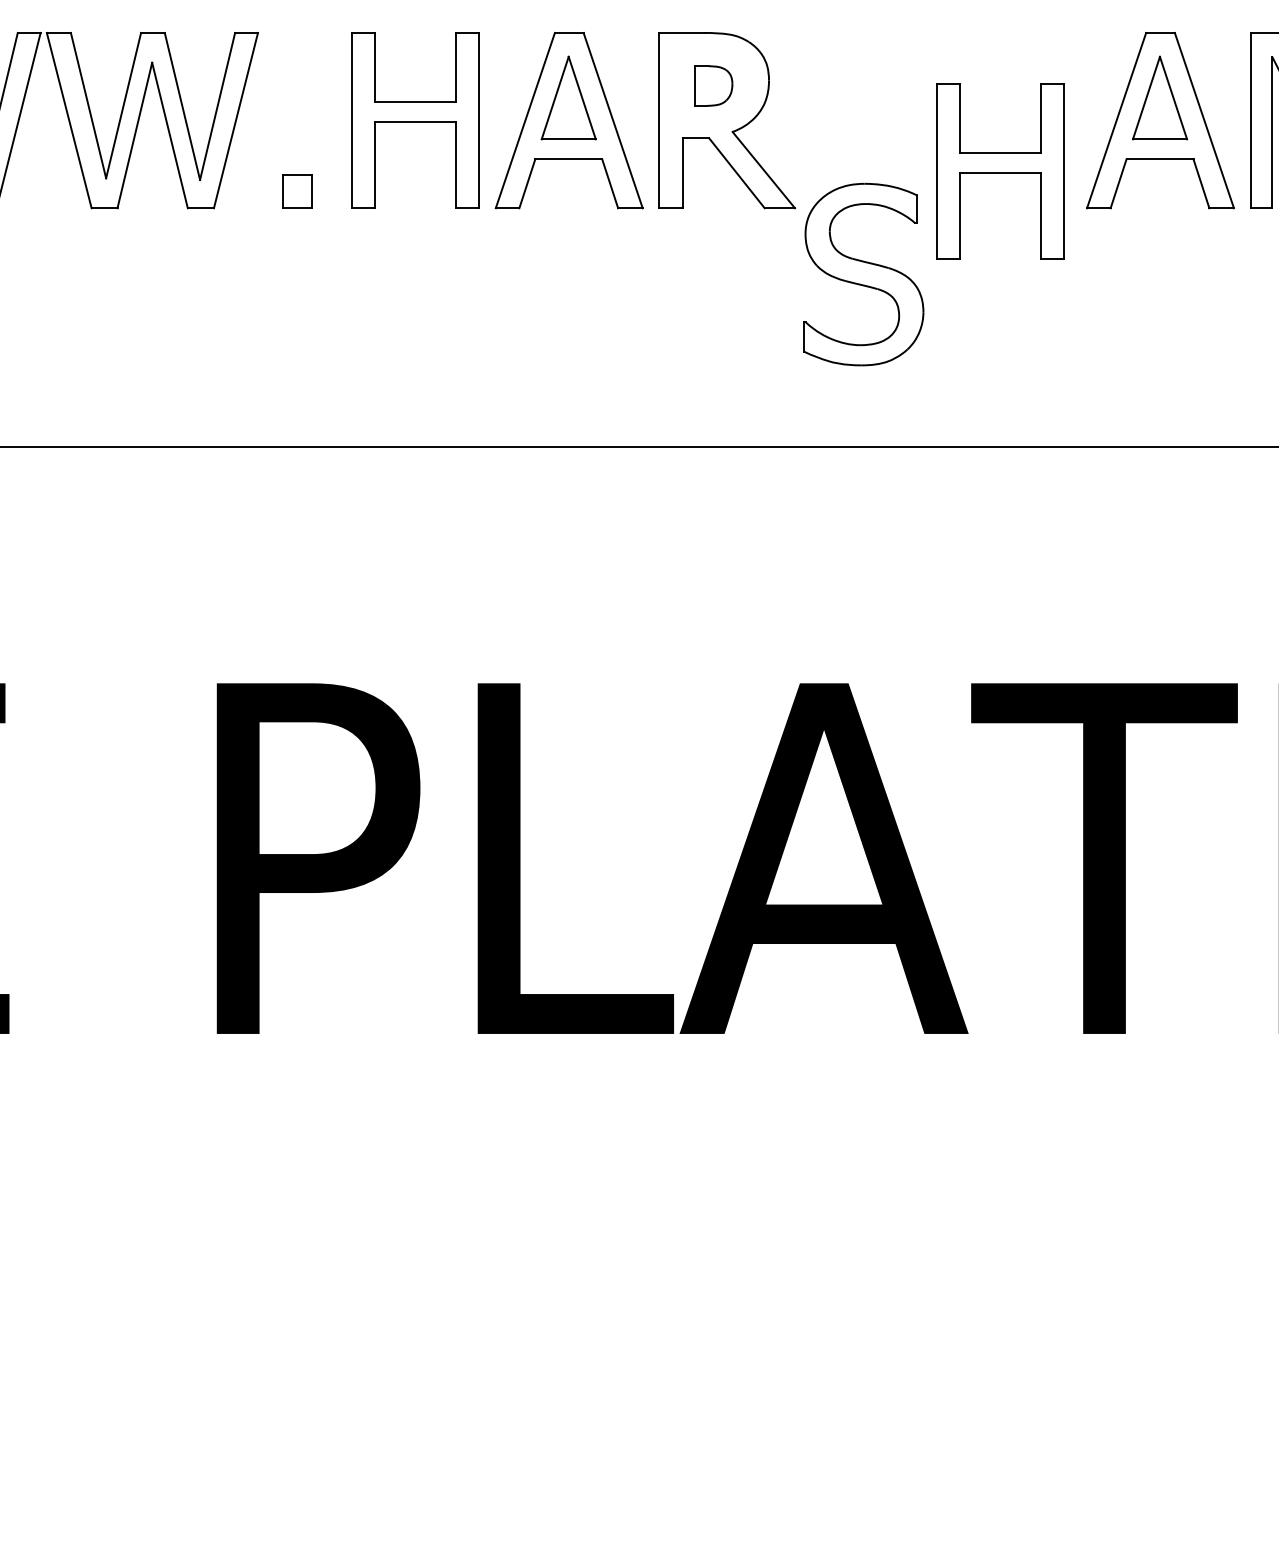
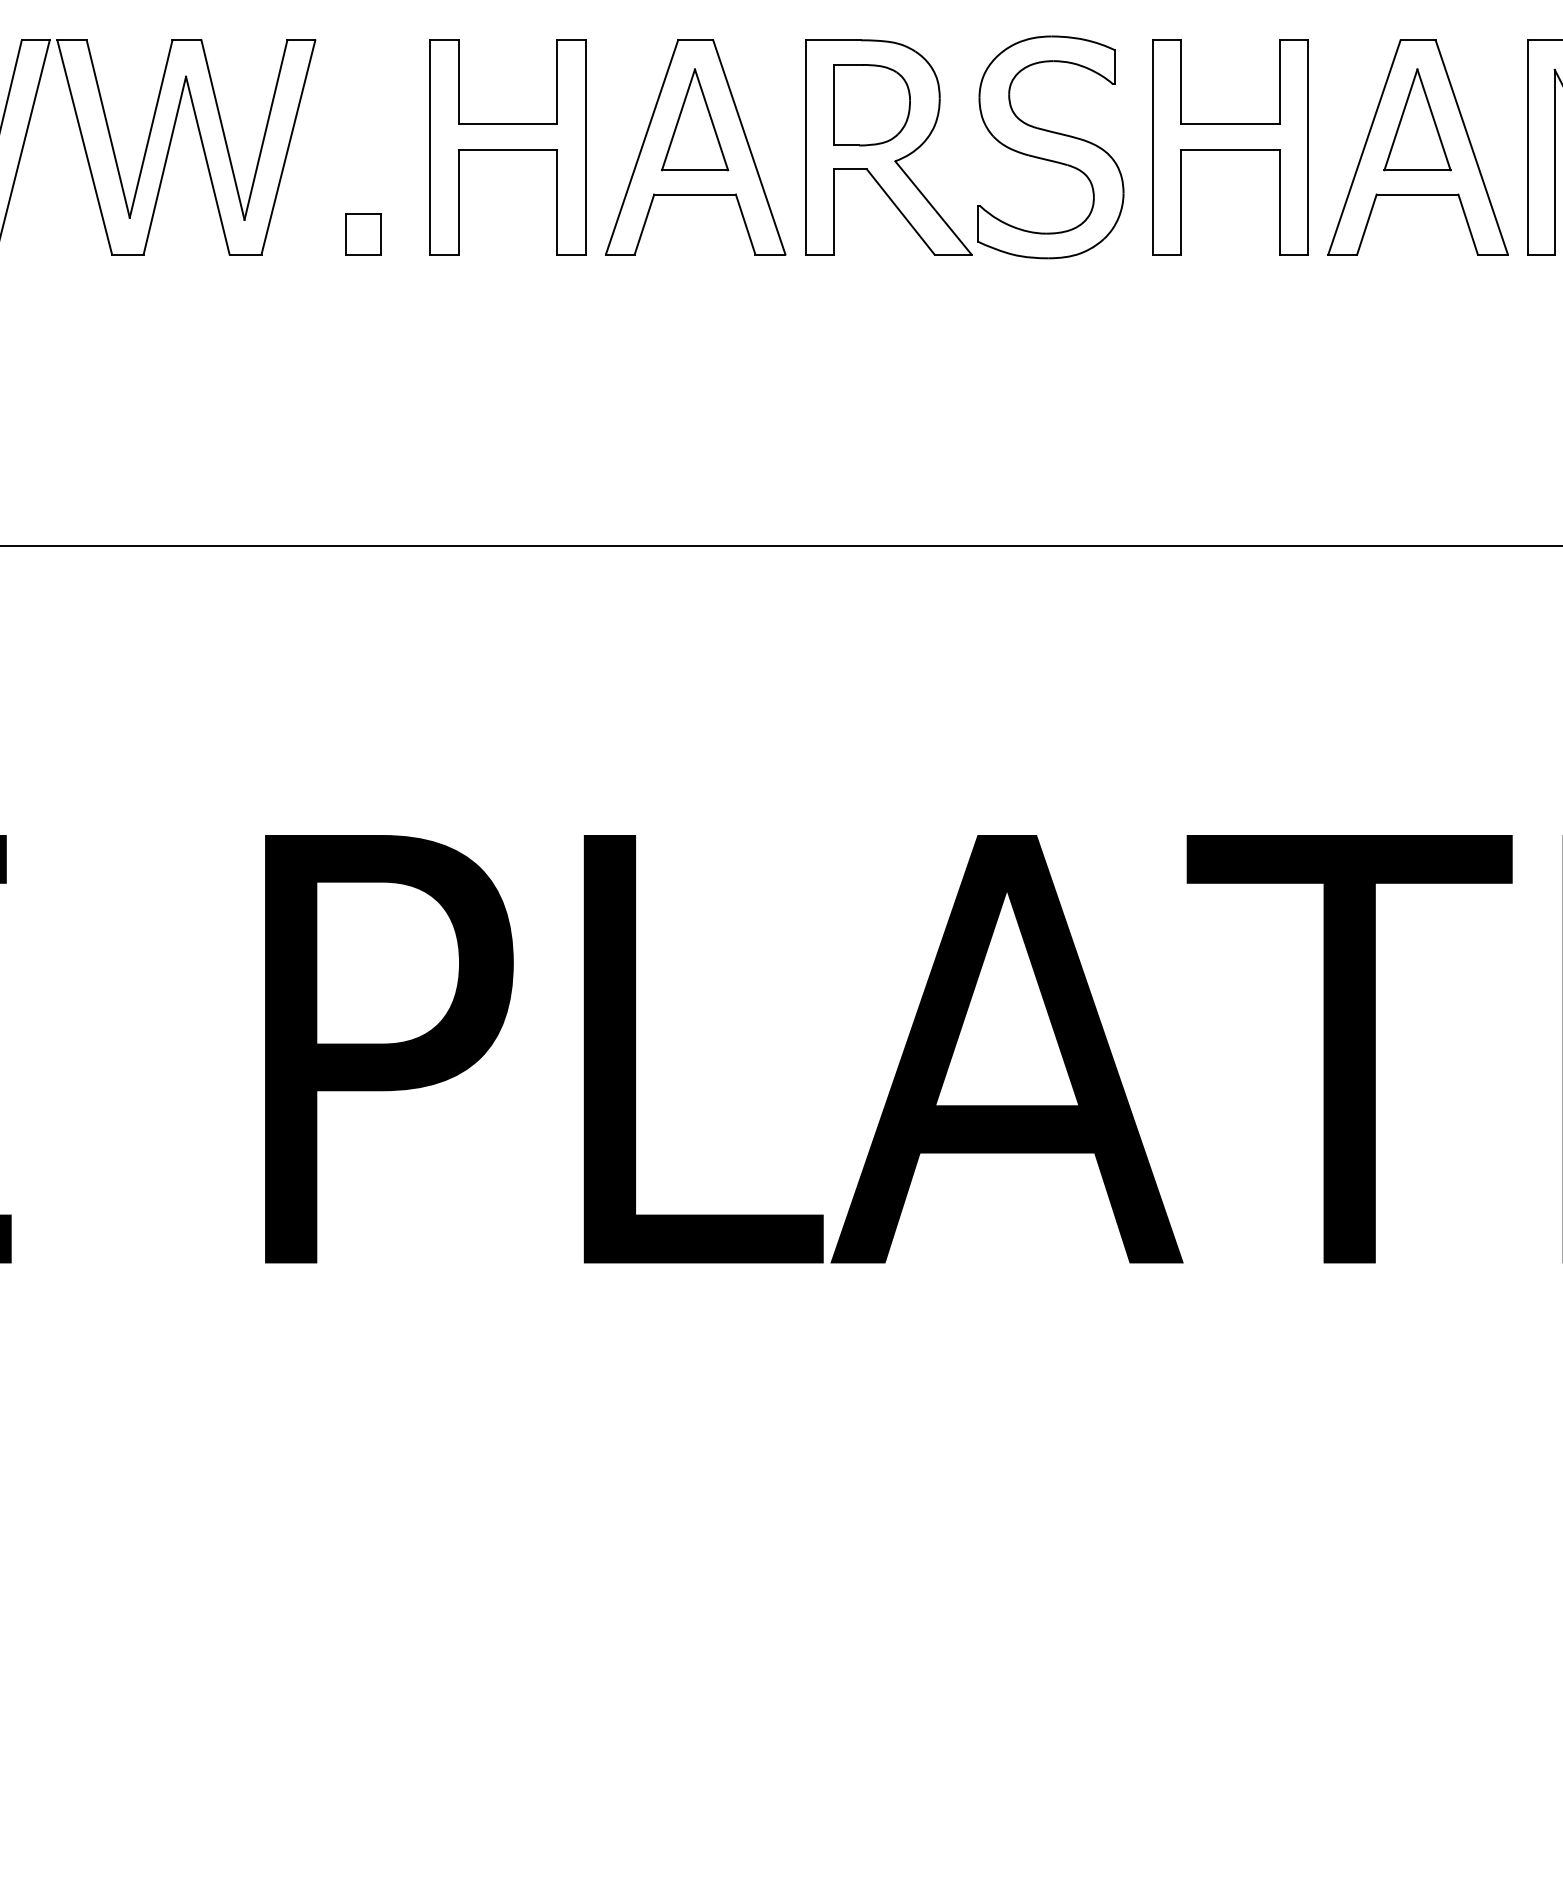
part: (713, 85) -> (871, 104), size x1.67
part: (1000, 171) -> (1229, 147), moved
part: (863, 274) -> (1050, 147), moved

